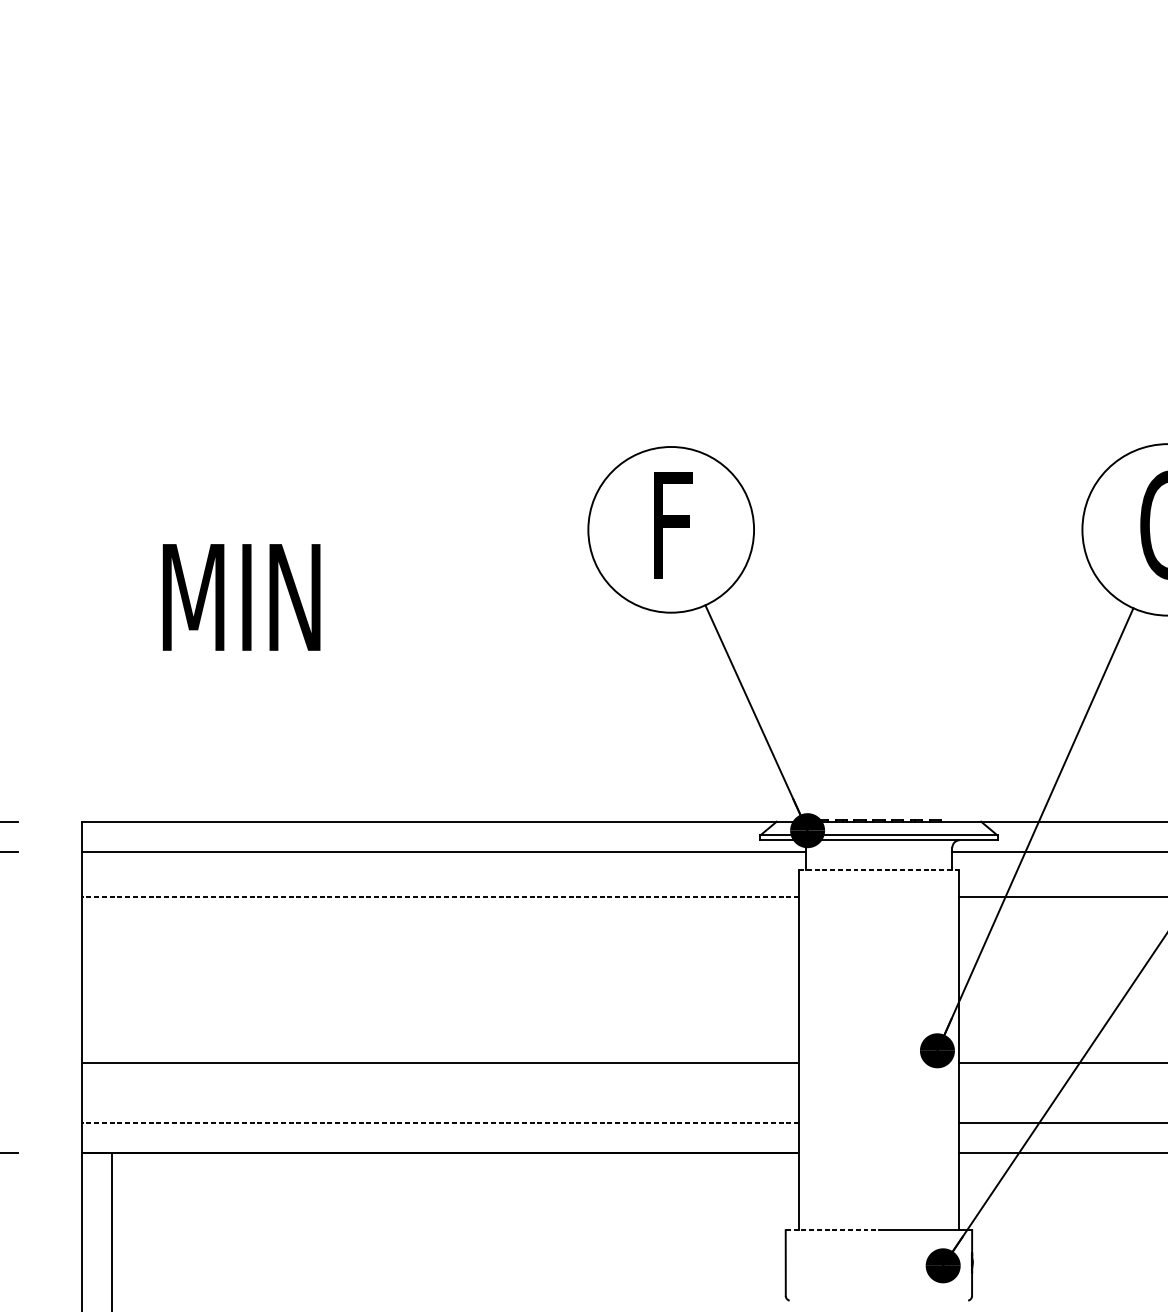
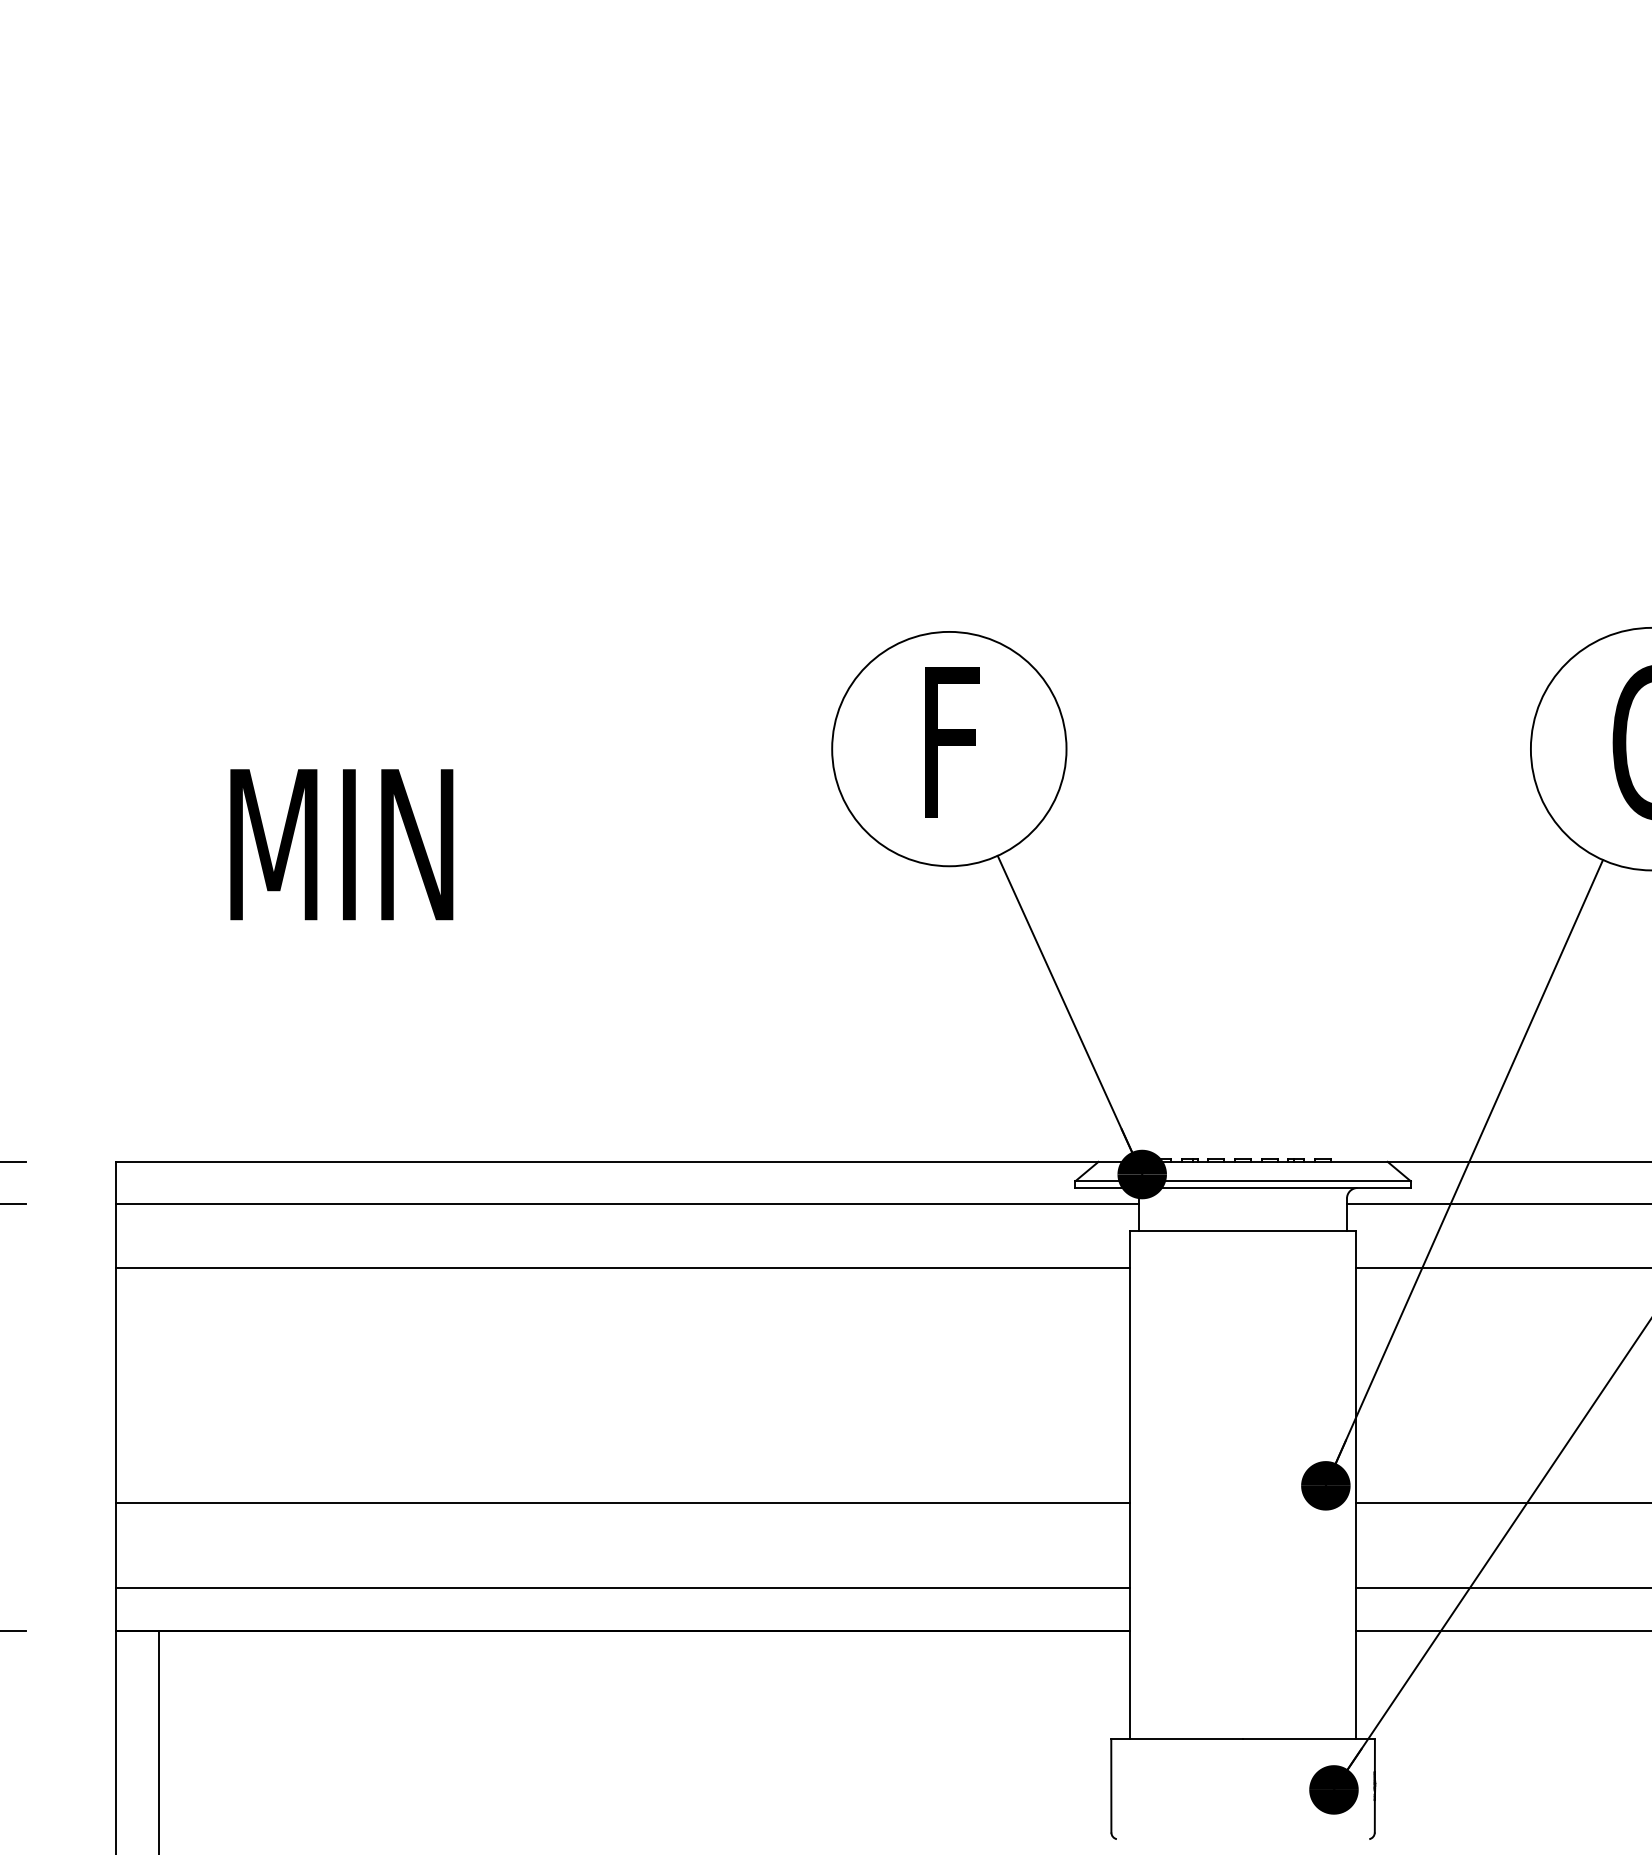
line: (879, 870) -> (1243, 1230), dashed -> solid
line: (440, 897) -> (622, 1268), dashed -> solid
line: (440, 1122) -> (622, 1587), dashed -> solid
line: (832, 1230) -> (1177, 1739), dashed -> solid

